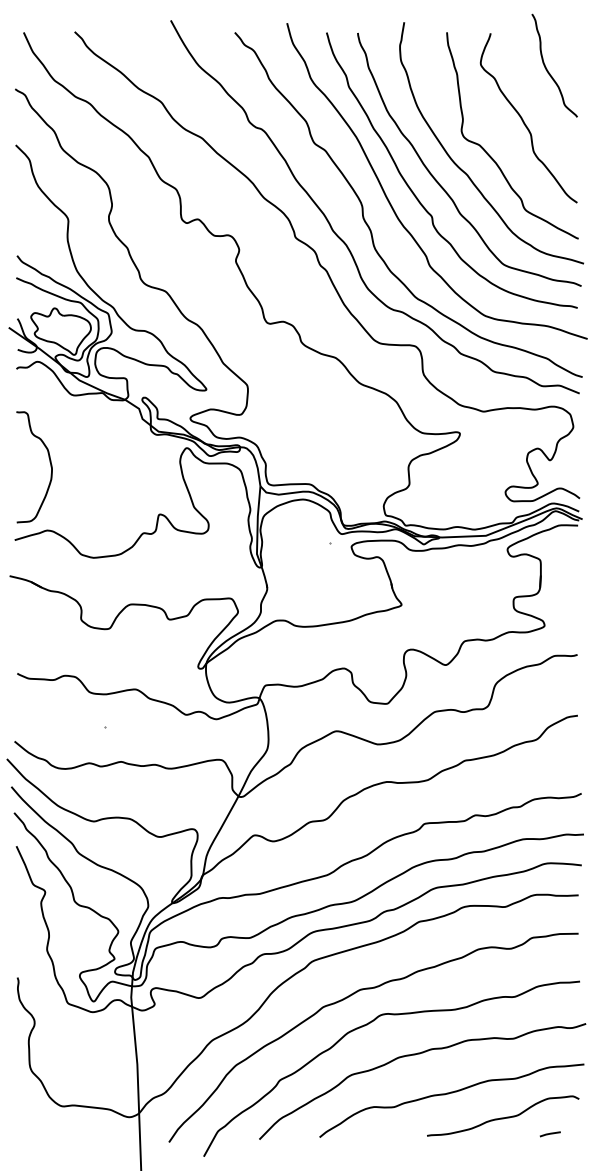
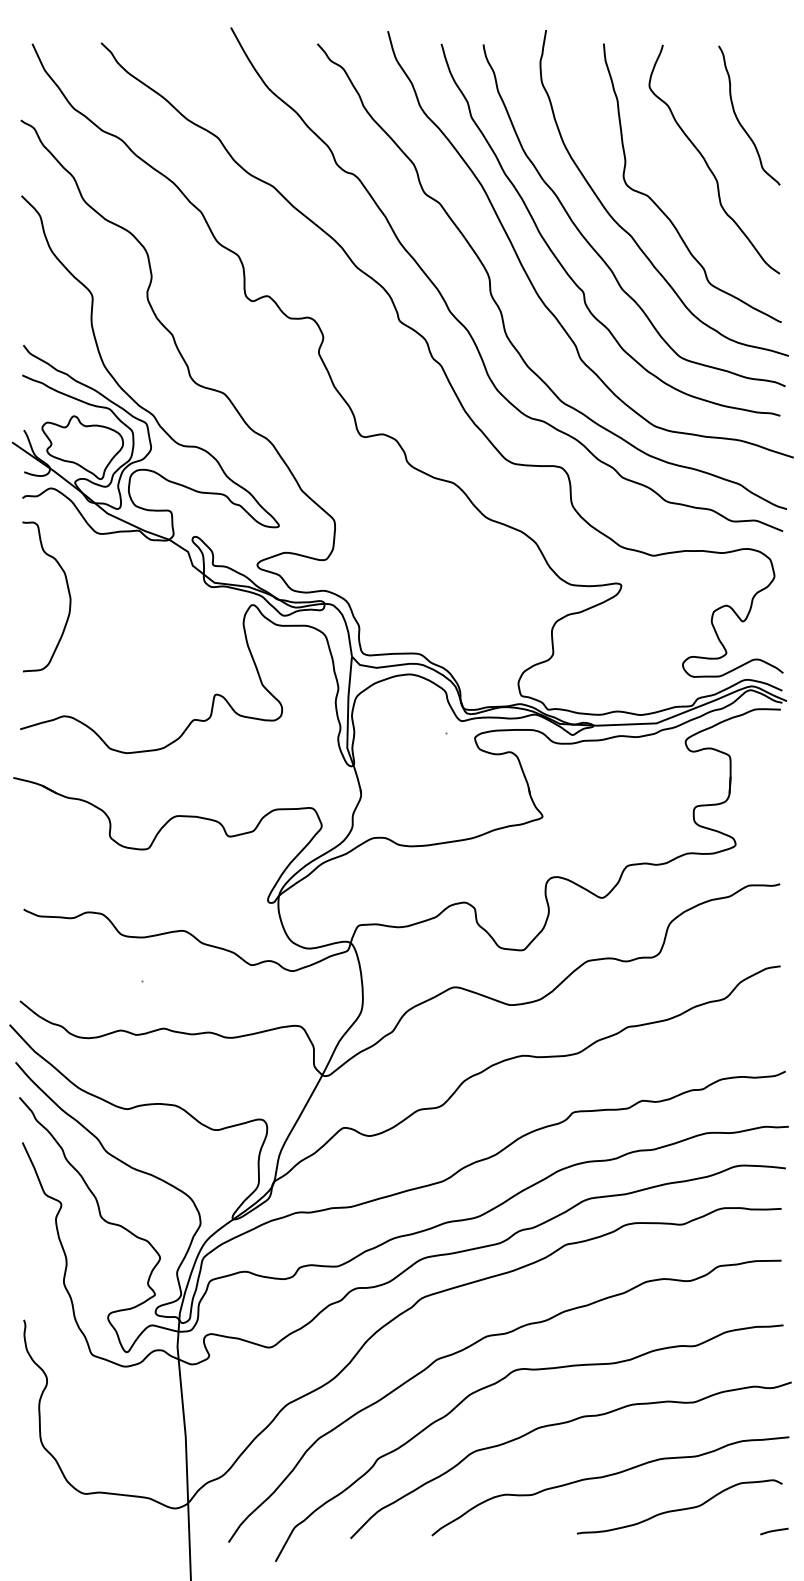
curve: (547, 69) -> (739, 120), moved
curve: (50, 465) -> (68, 594), moved
line: (550, 1134) -> (774, 1531), moved

